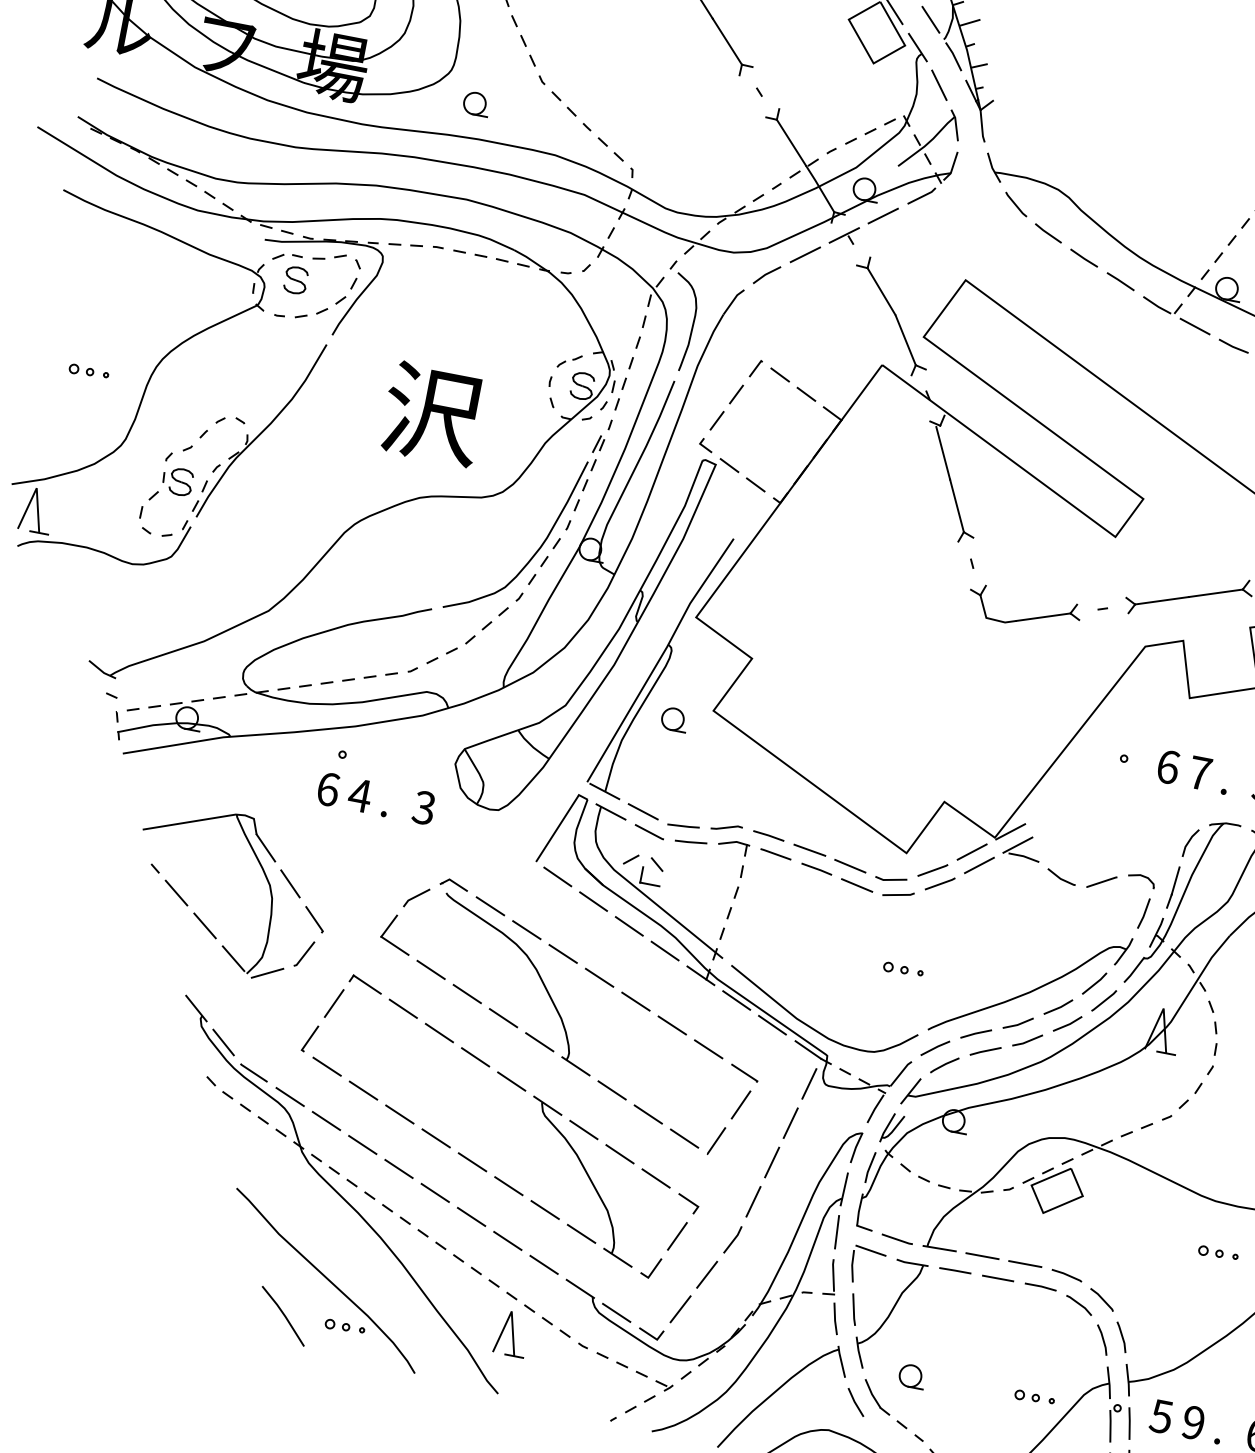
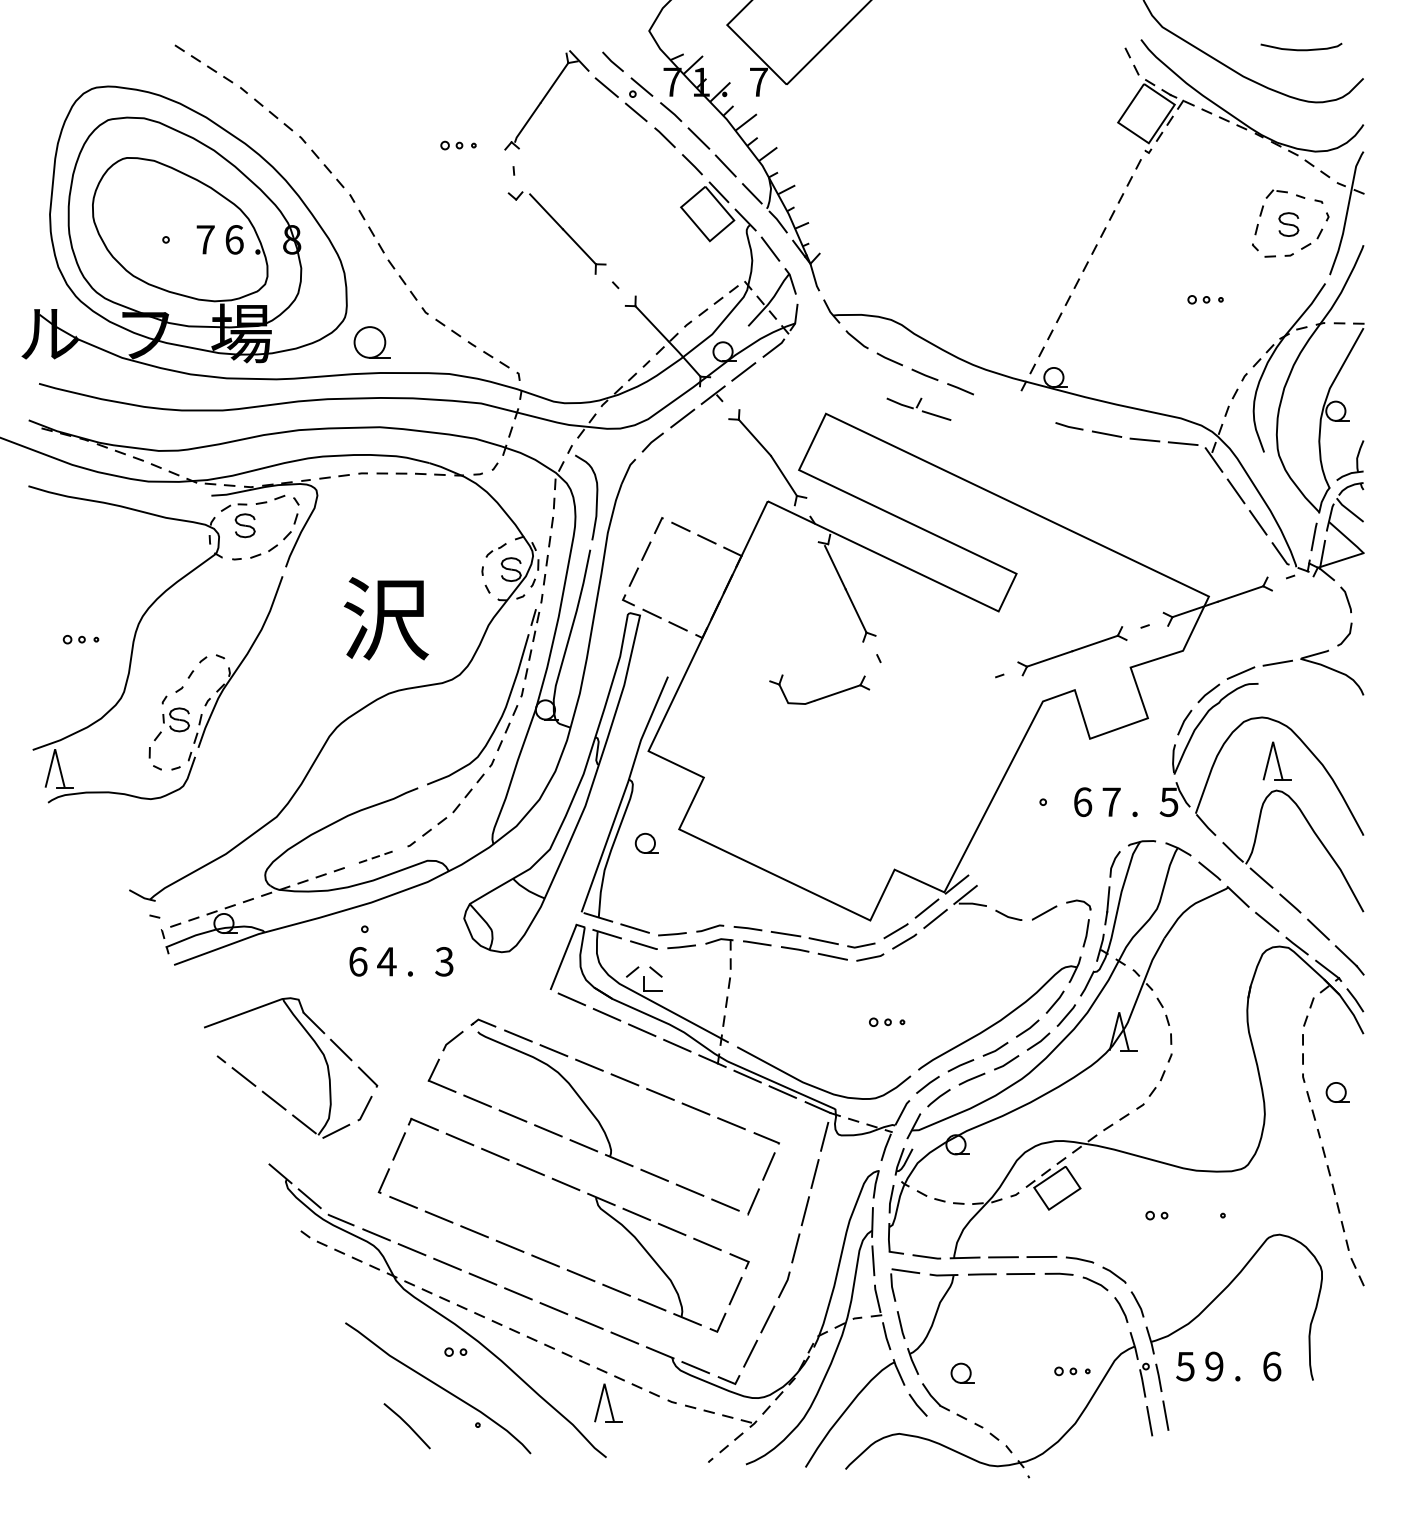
part: (476, 103) -> (372, 342), size x1.6
part: (1176, 314) -> (918, 408), moved
part: (1026, 618) -> (823, 696), moved
part: (370, 676) -> (375, 856), size x0.7
part: (1210, 1251) -> (1156, 1215), moved
part: (337, 1324) -> (455, 1351), moved

